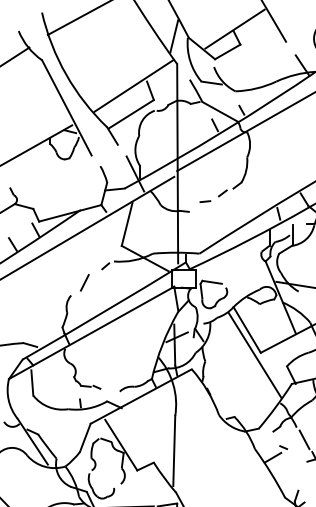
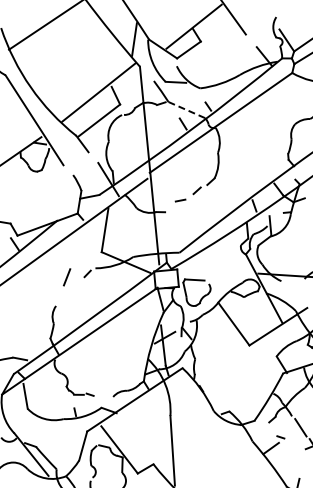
line: (220, 111) -> (187, 109), solid -> dashed
line: (84, 282) -> (66, 277), moved
line: (254, 354) -> (243, 347), removed

